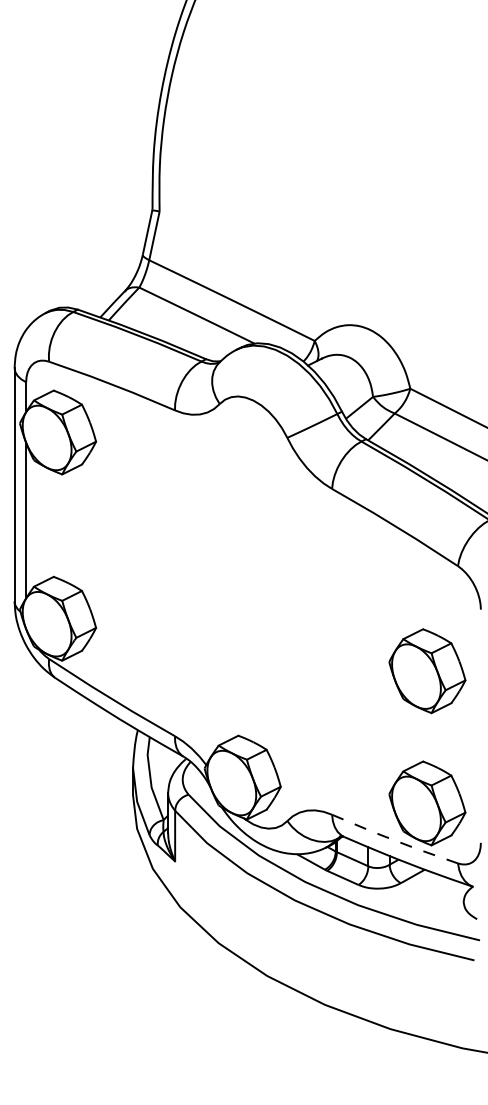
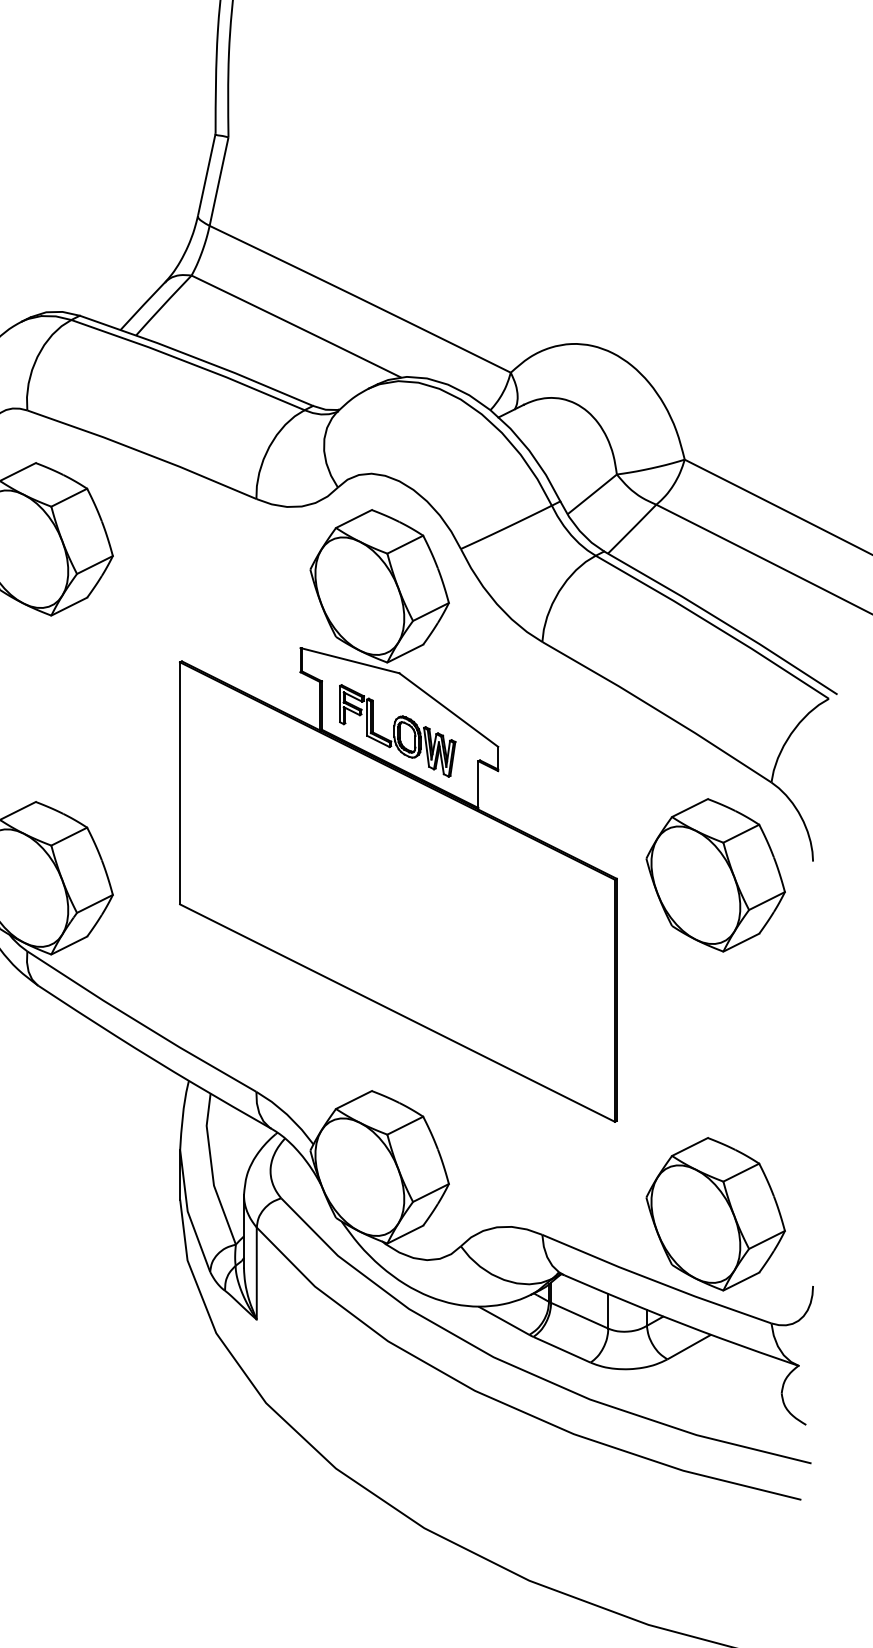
part: (253, 584) -> (399, 815), added
part: (427, 671) -> (715, 875), moved
line: (394, 840) -> (655, 1281), dashed -> solid

